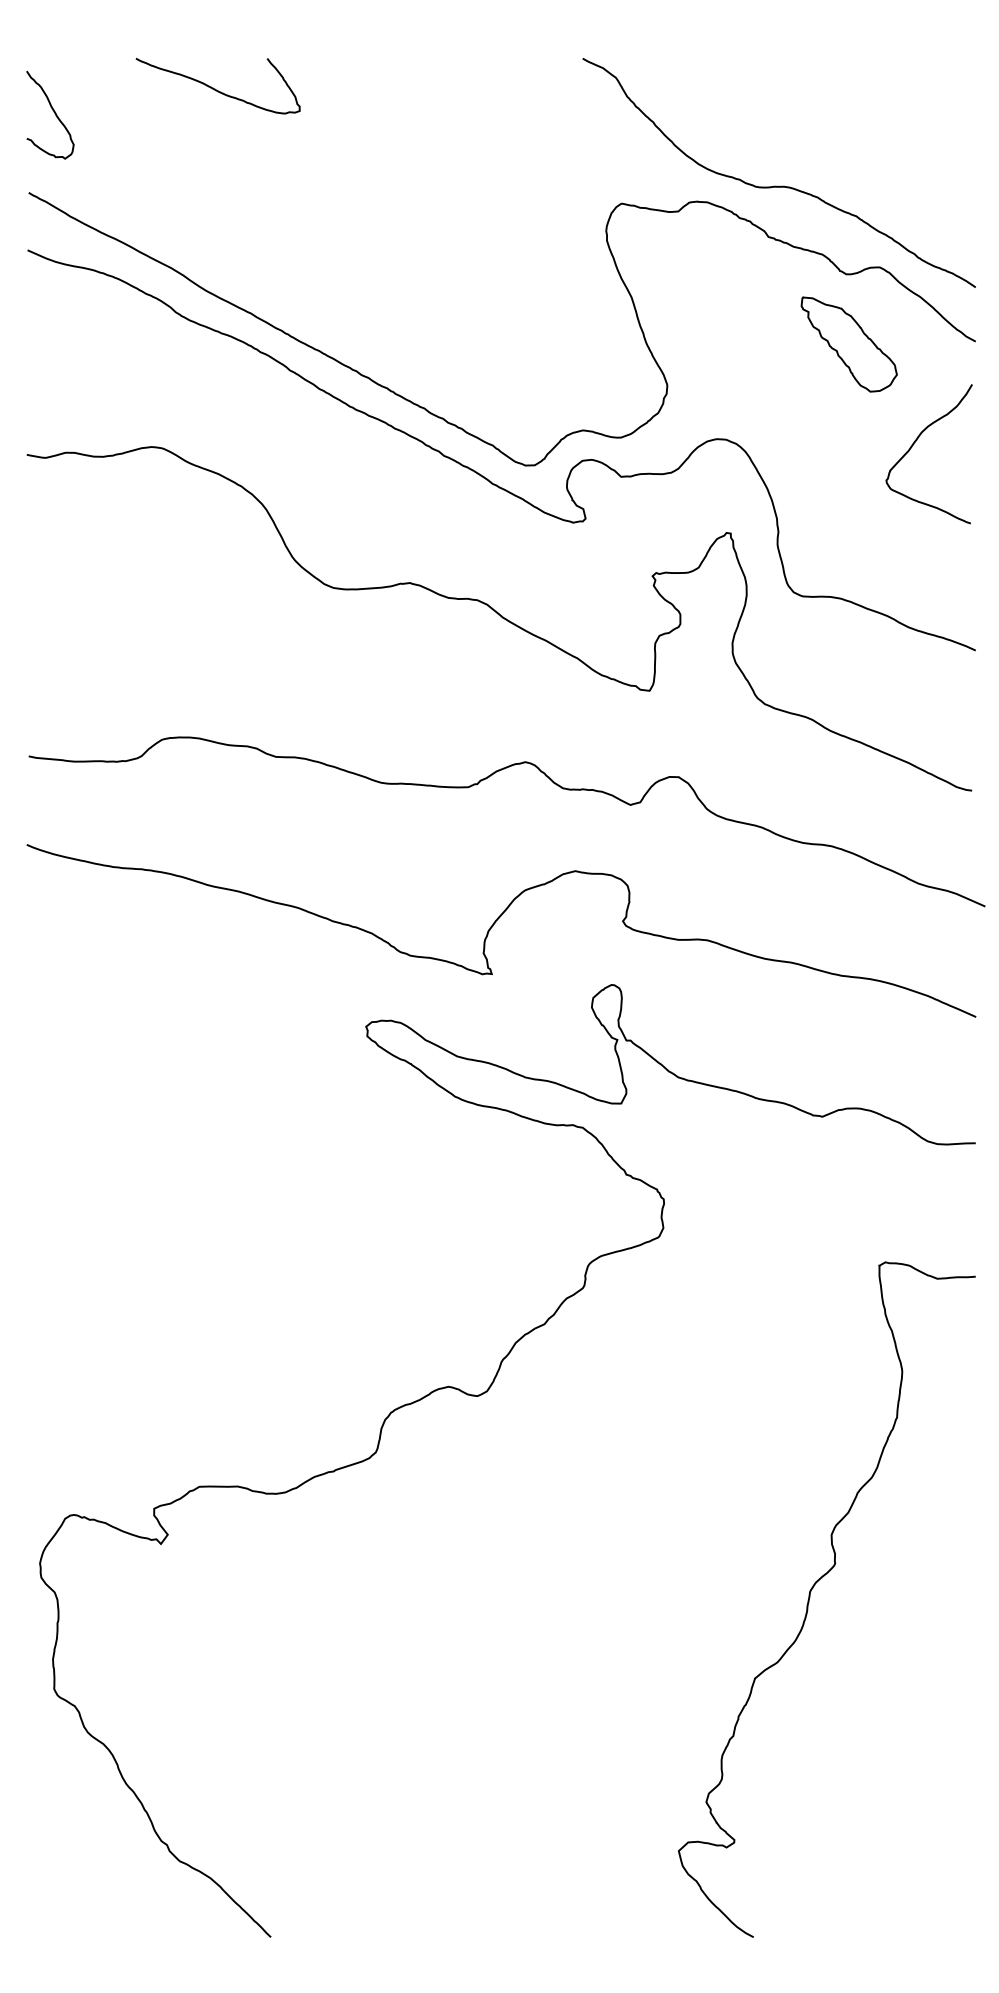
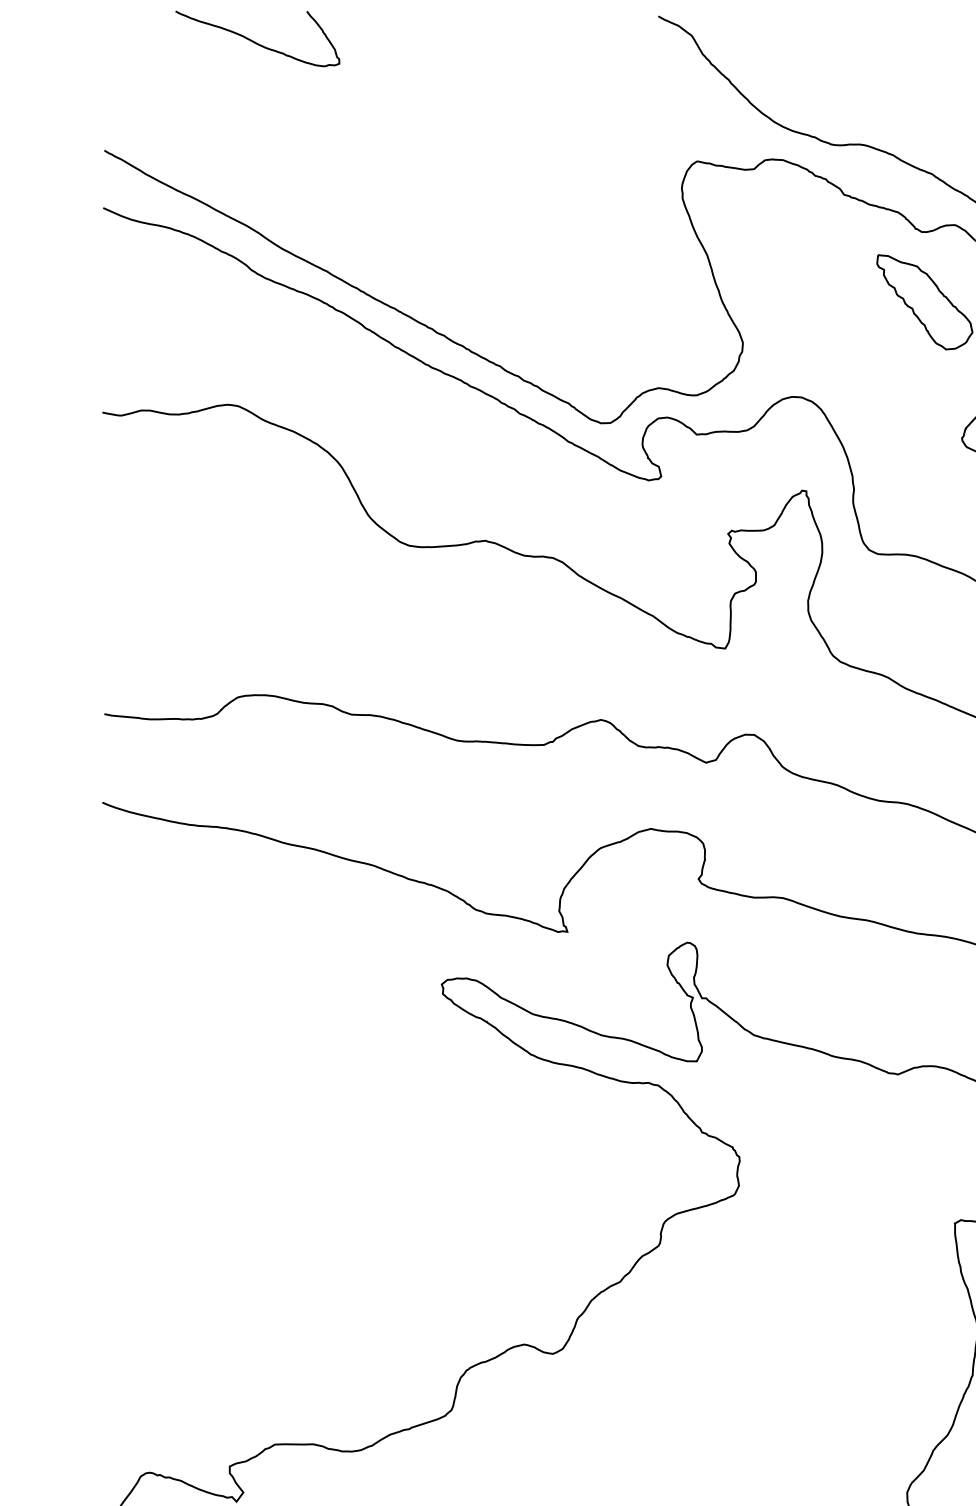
curve: (215, 88) -> (255, 41), moved
curve: (53, 112) -> (129, 70), removed

